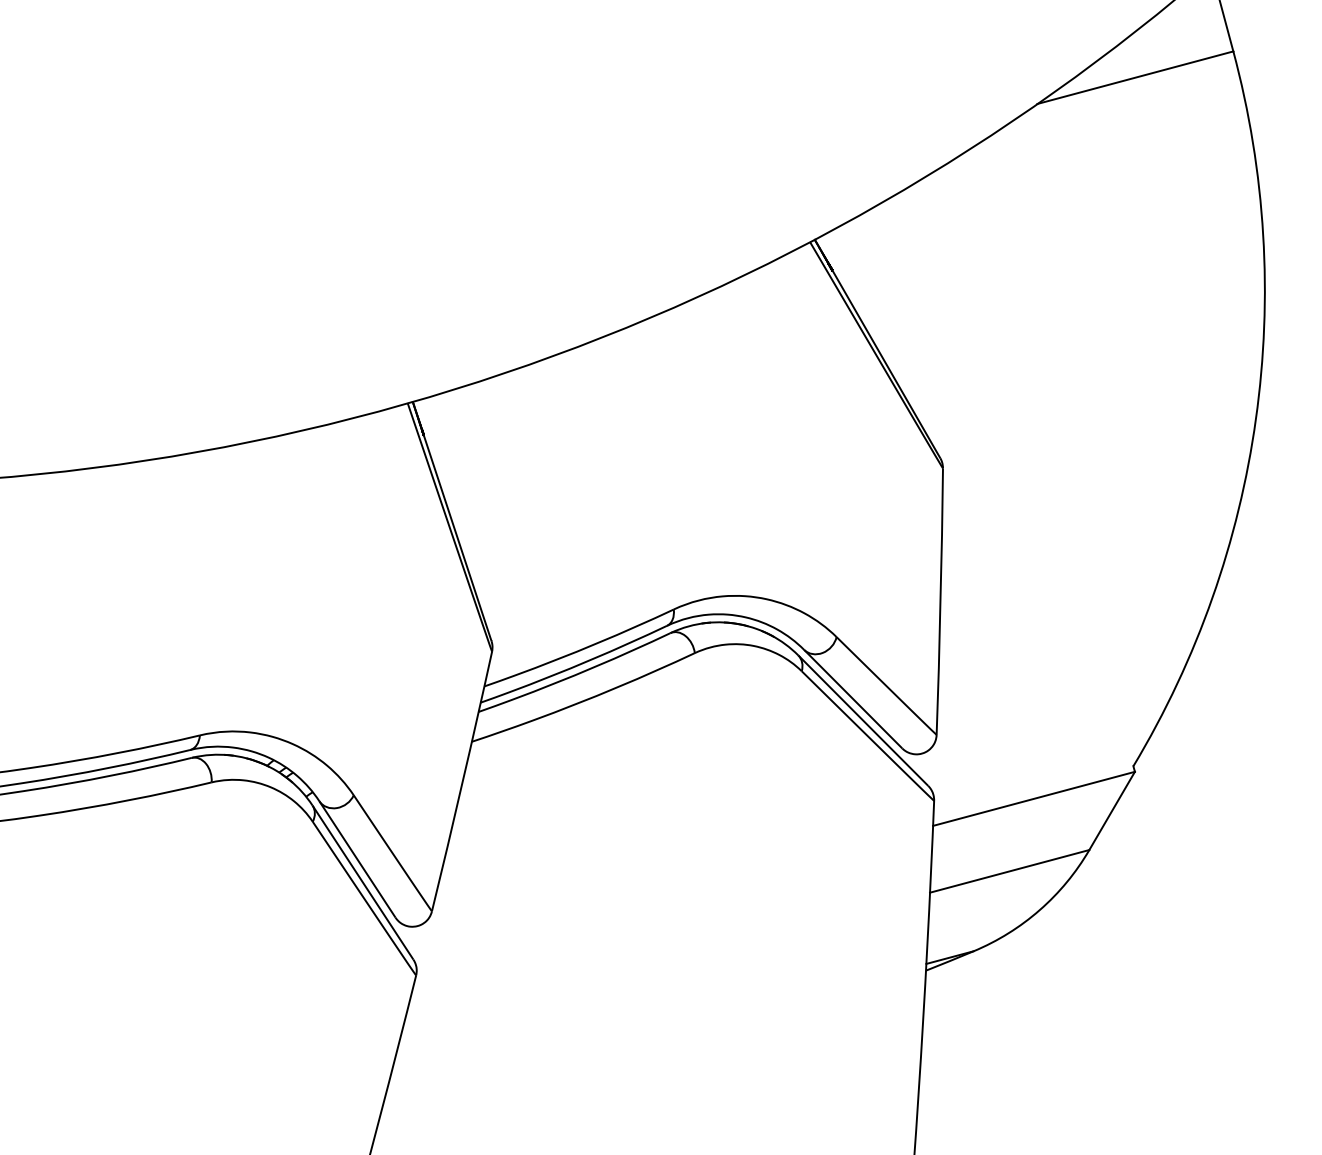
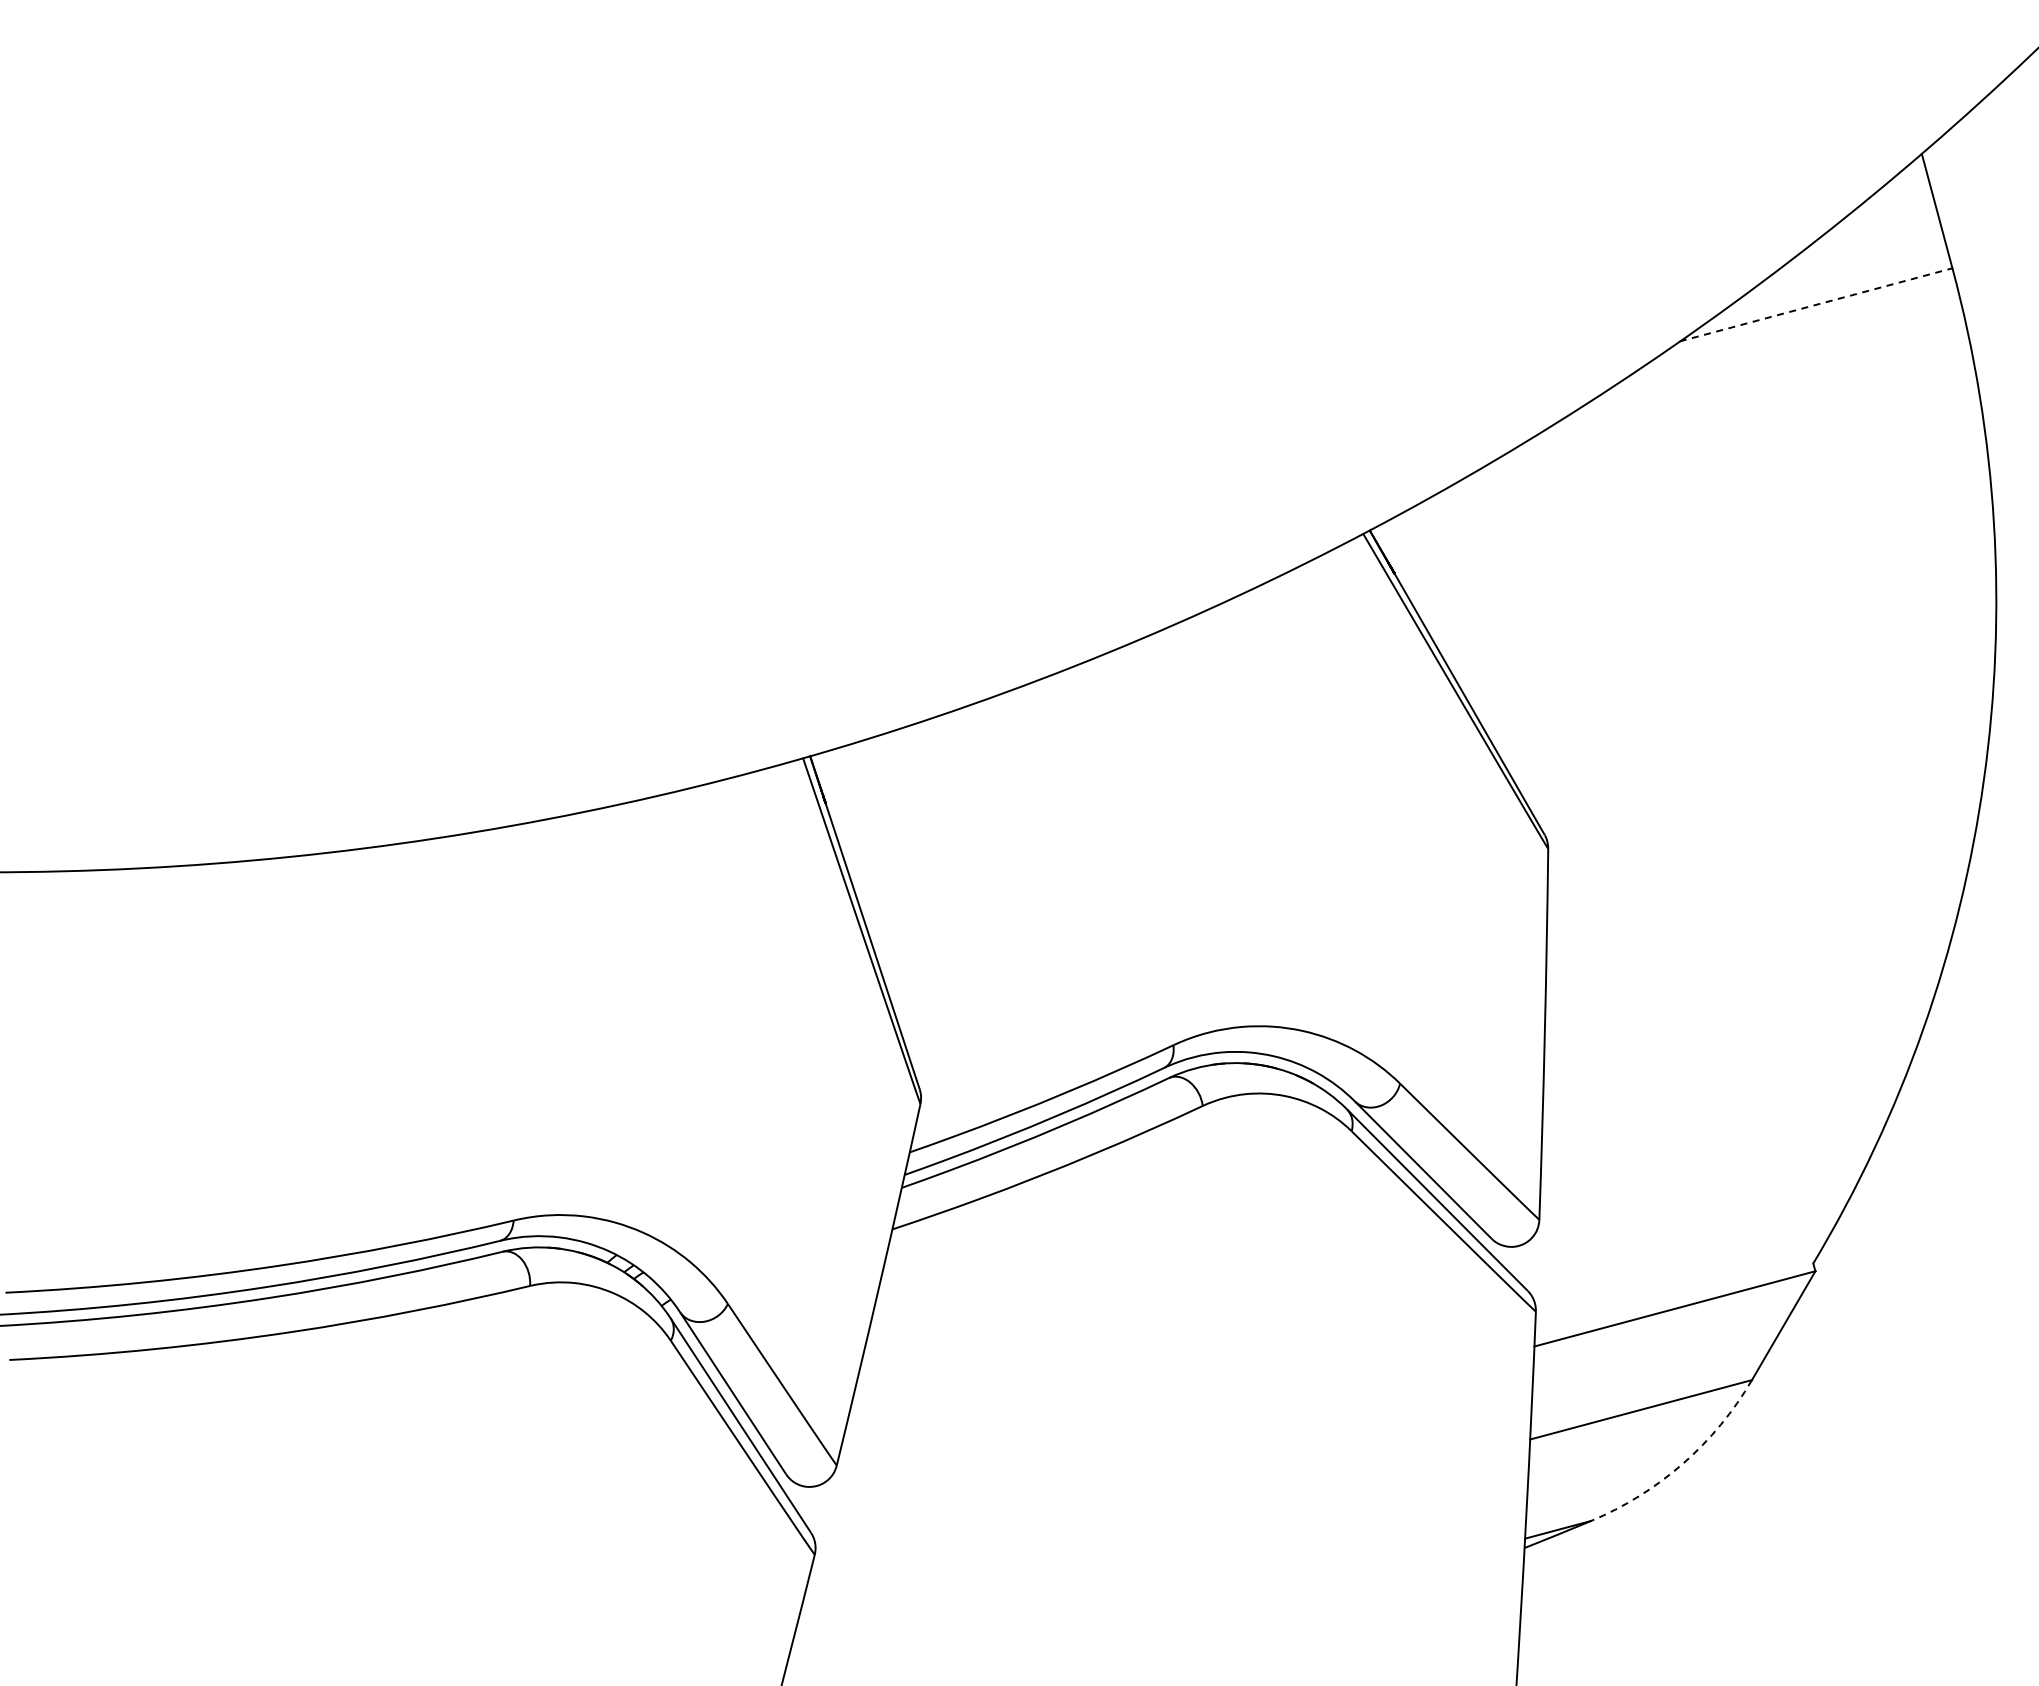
line: (1135, 77) -> (1816, 304), solid -> dashed
arc: (1039, 909) -> (1682, 1463), solid -> dashed

